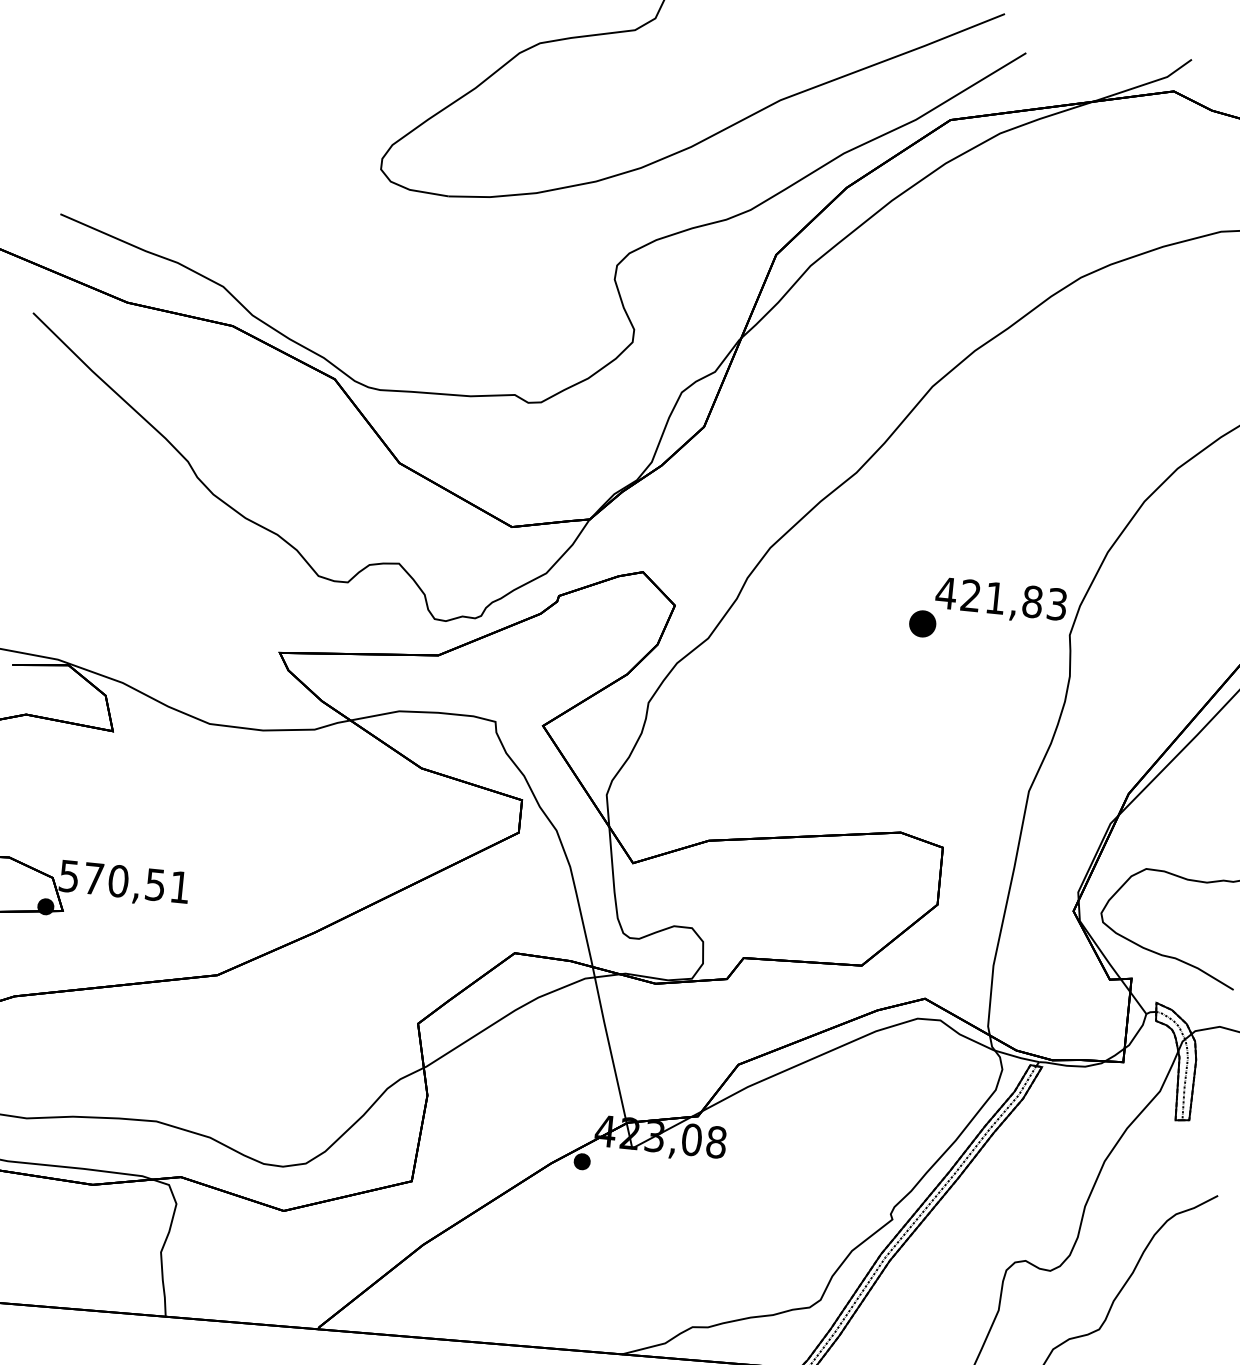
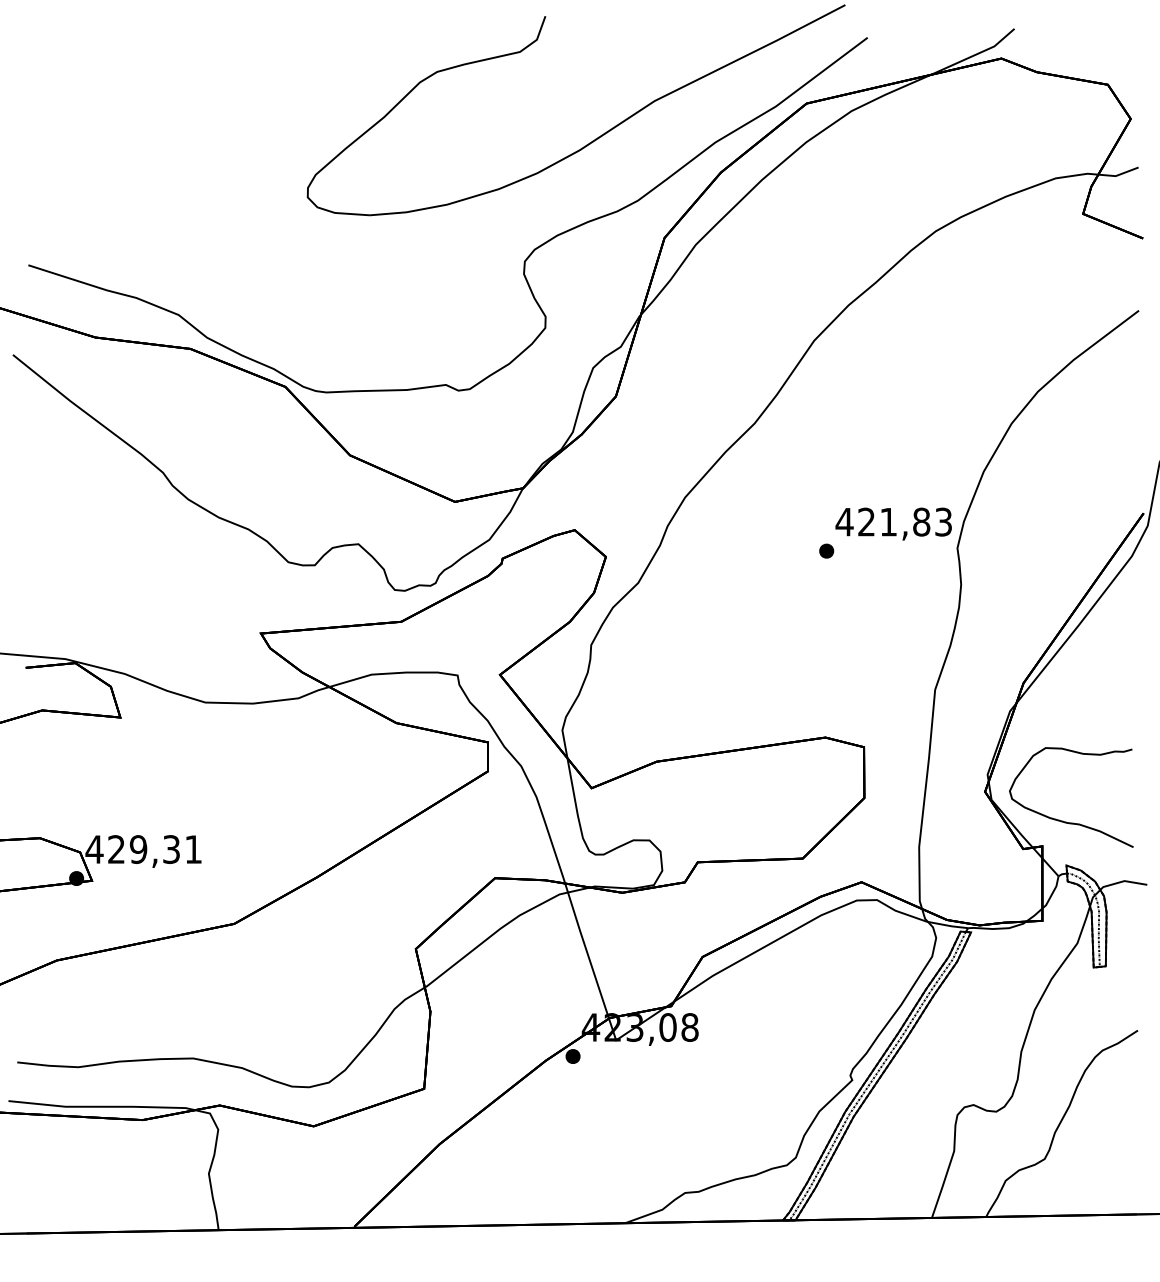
part: (922, 623) -> (826, 550), size x0.62
text: (111, 880) -> (132, 849), 570,51 -> 429,31

